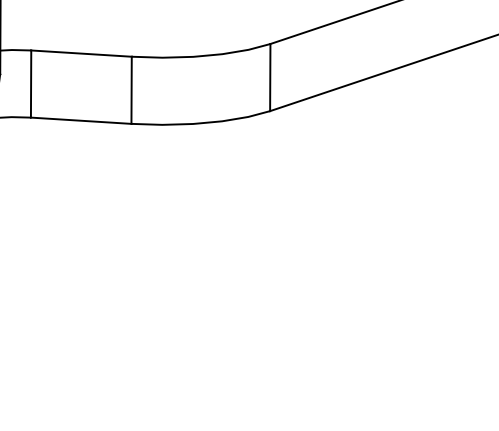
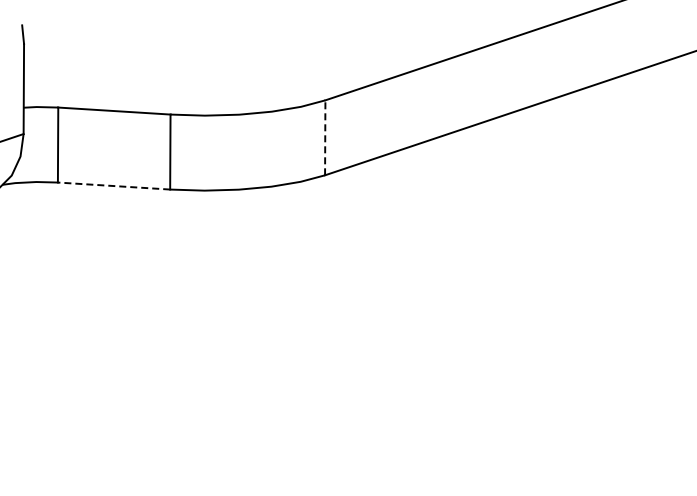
line: (270, 77) -> (325, 137), solid -> dashed
line: (80, 121) -> (113, 186), solid -> dashed

